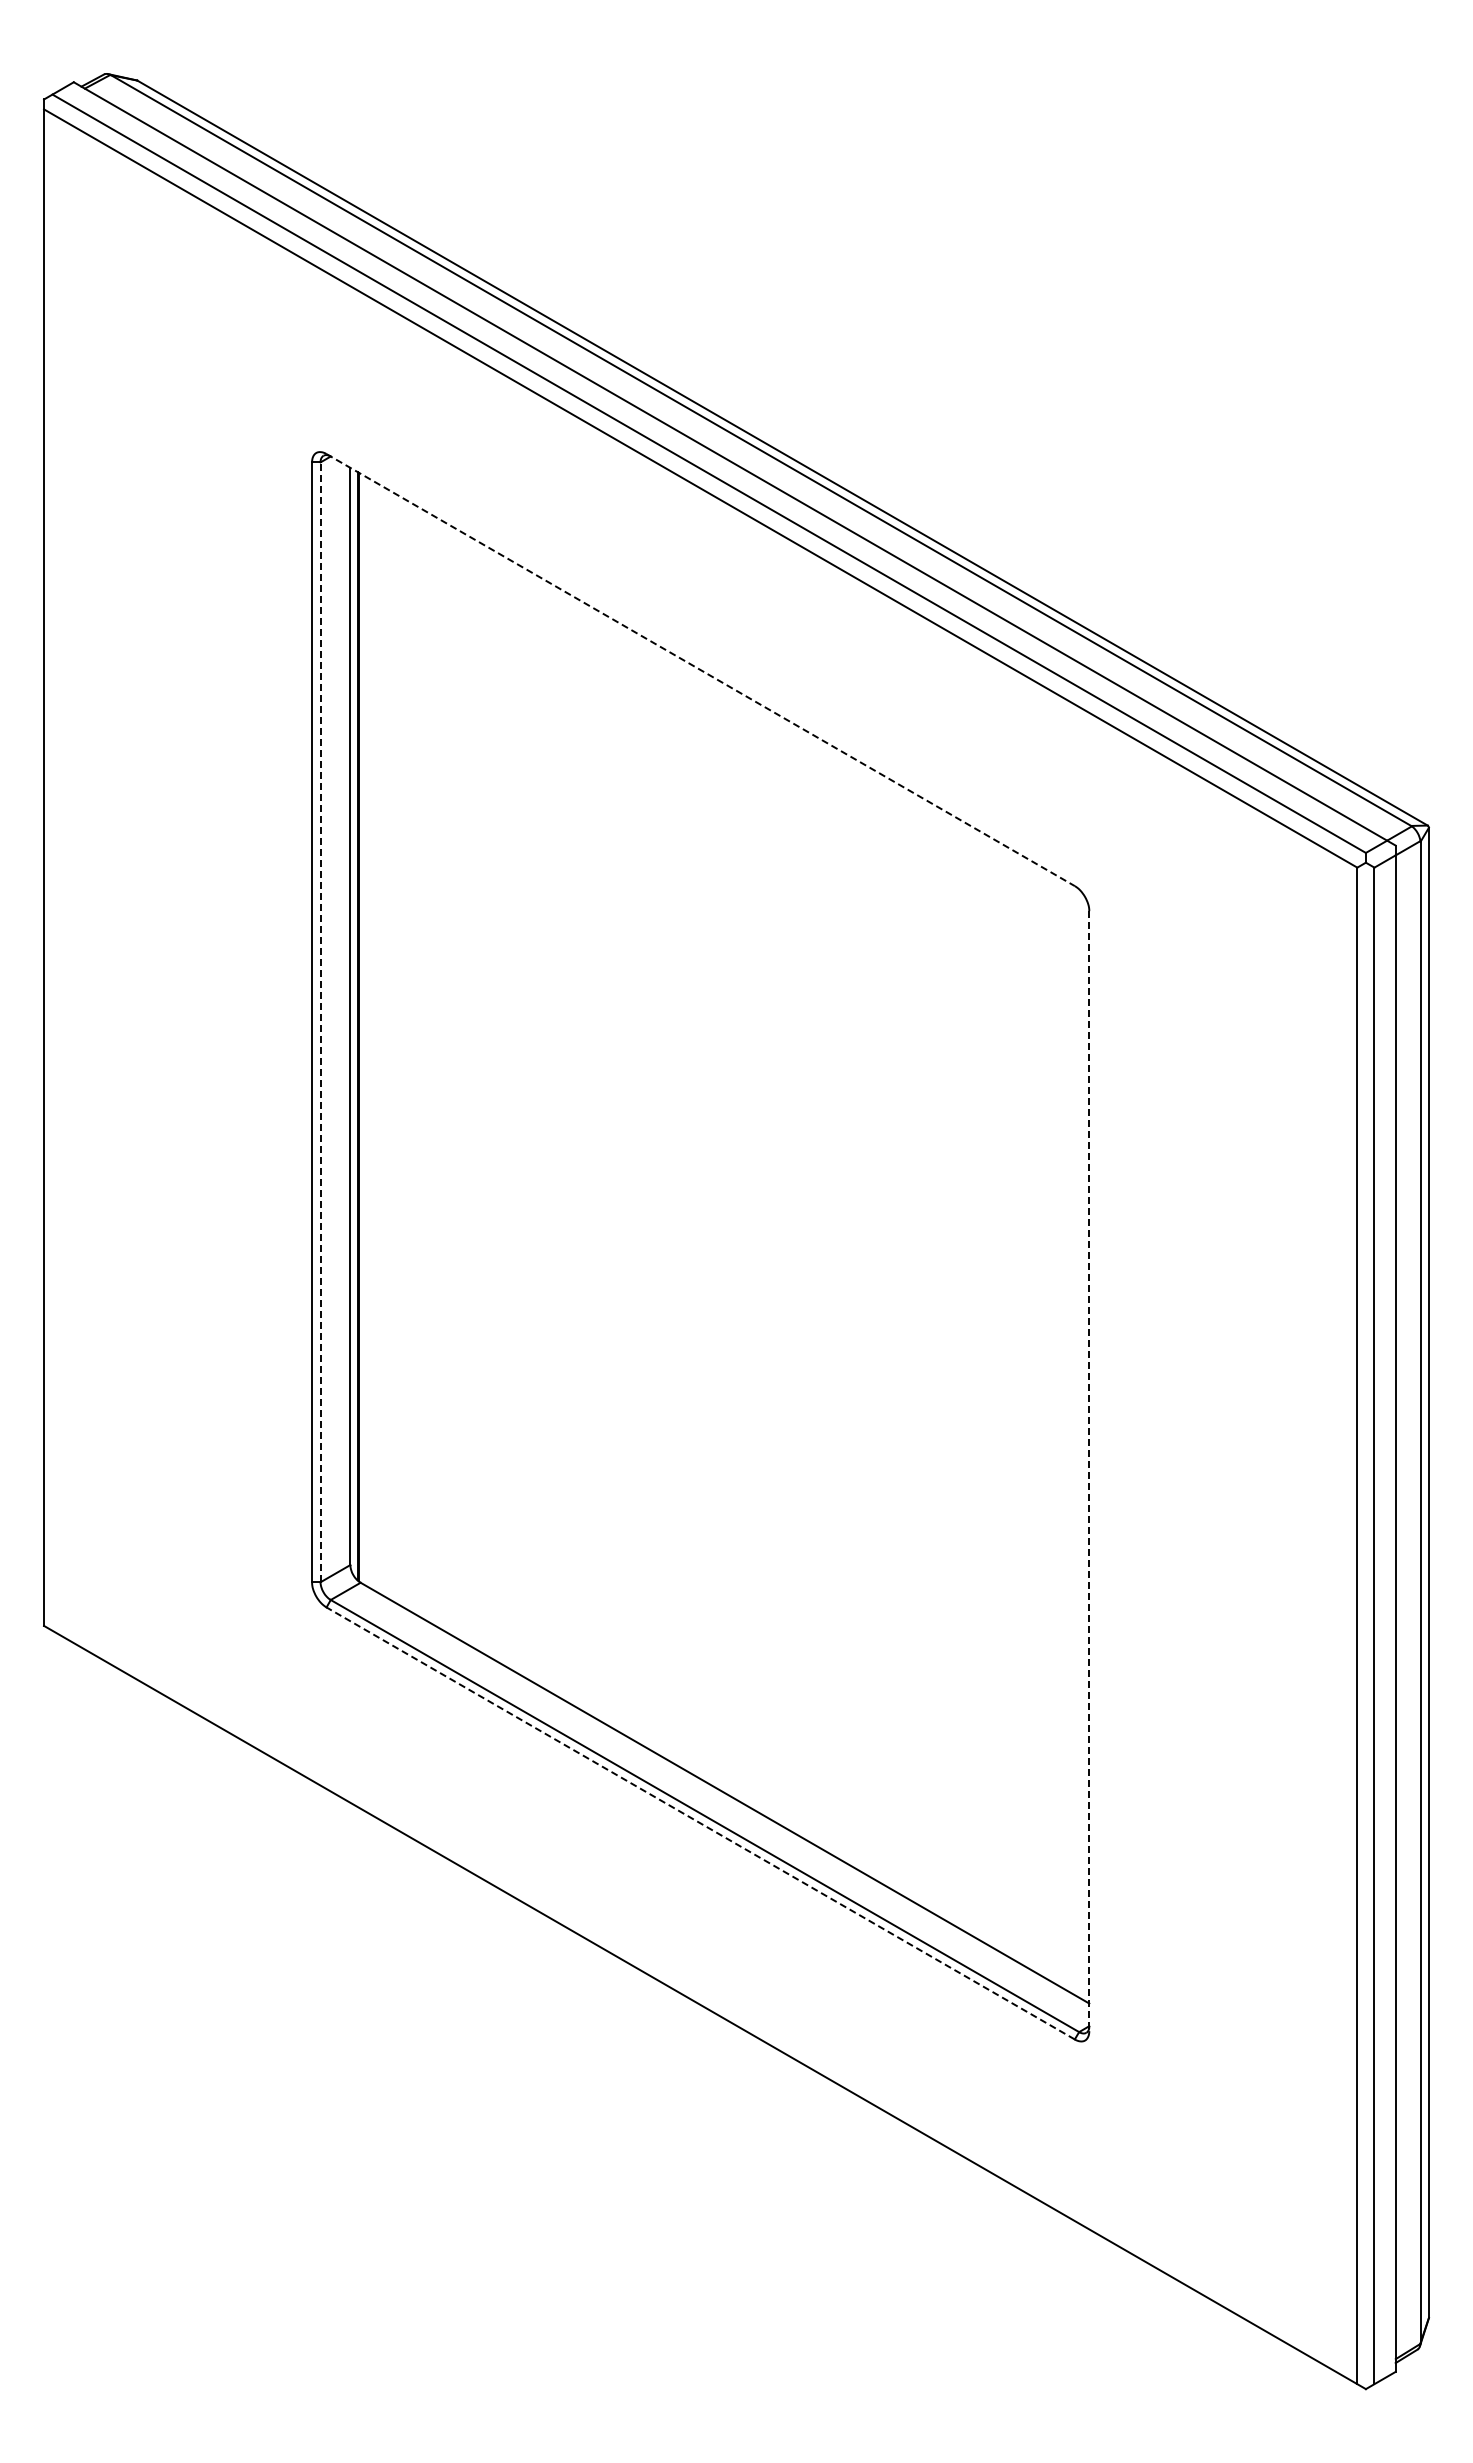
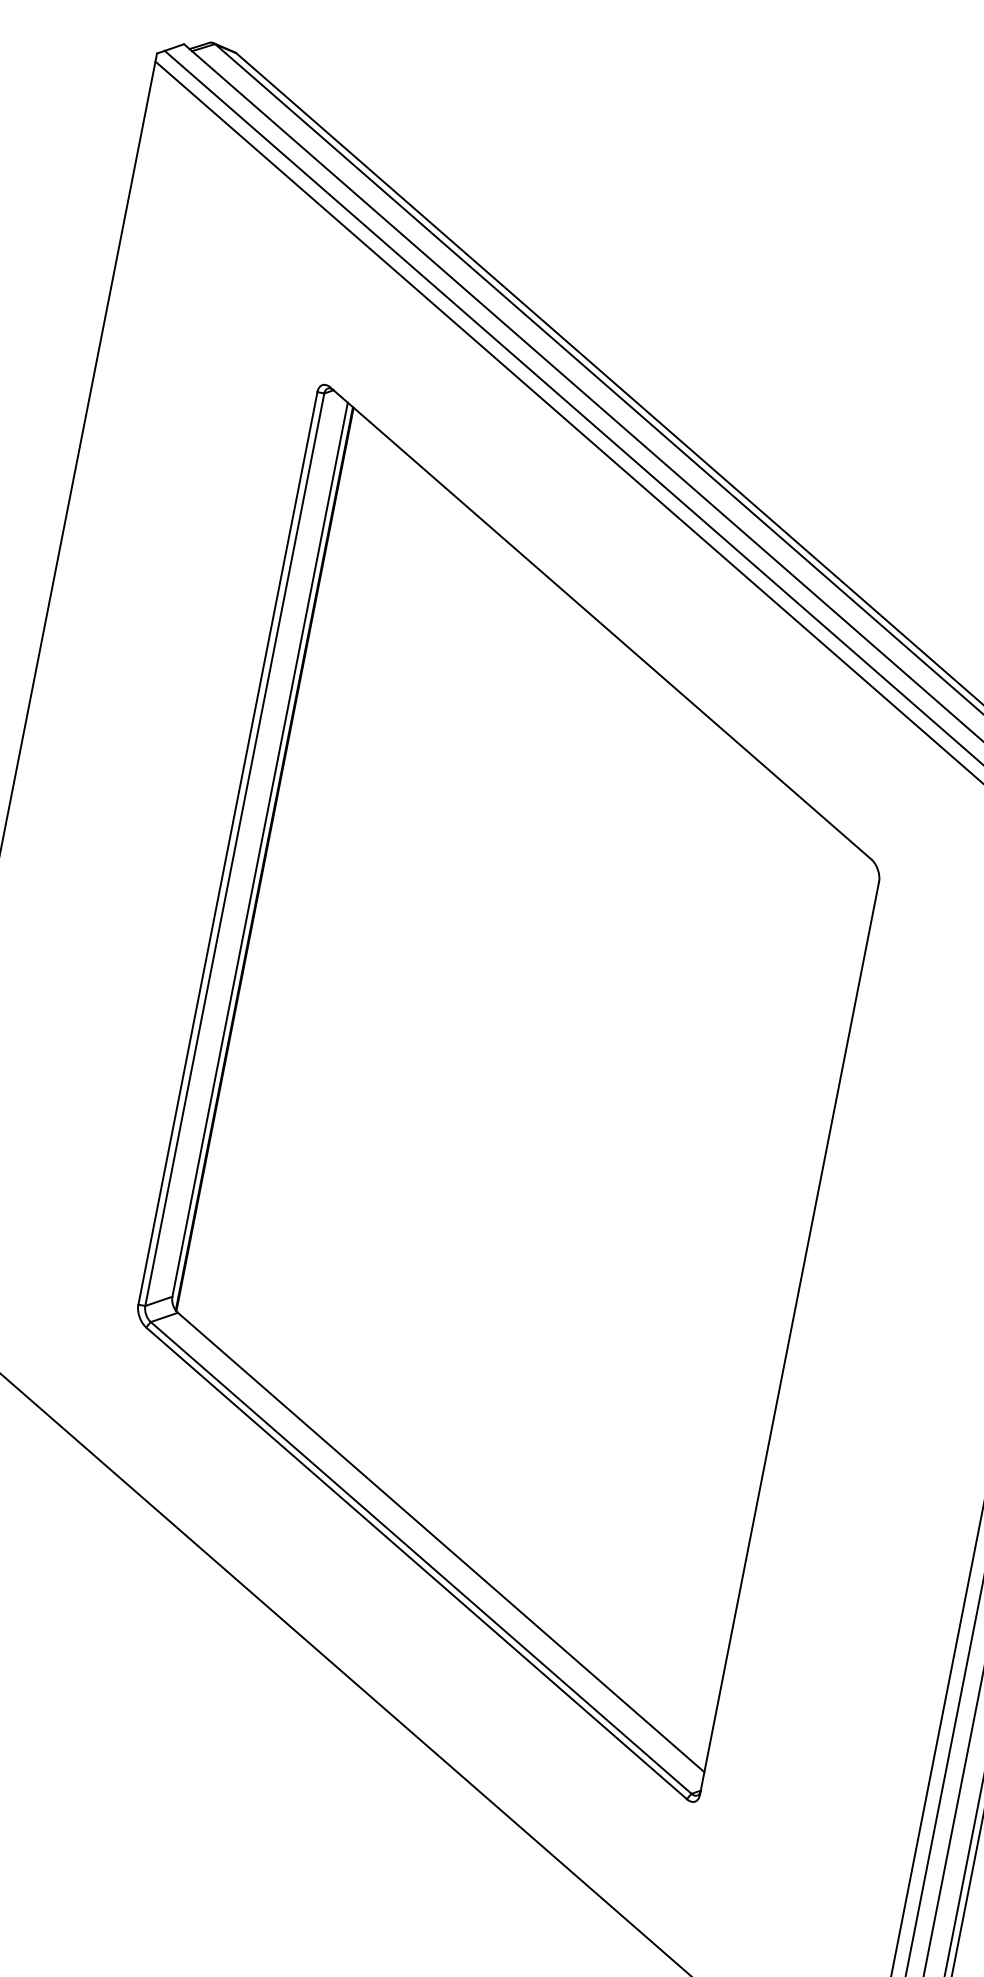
line: (701, 670) -> (601, 623), dashed -> solid
line: (320, 1022) -> (234, 849), dashed -> solid
line: (1089, 1471) -> (789, 1338), dashed -> solid
line: (700, 1823) -> (416, 1563), dashed -> solid

